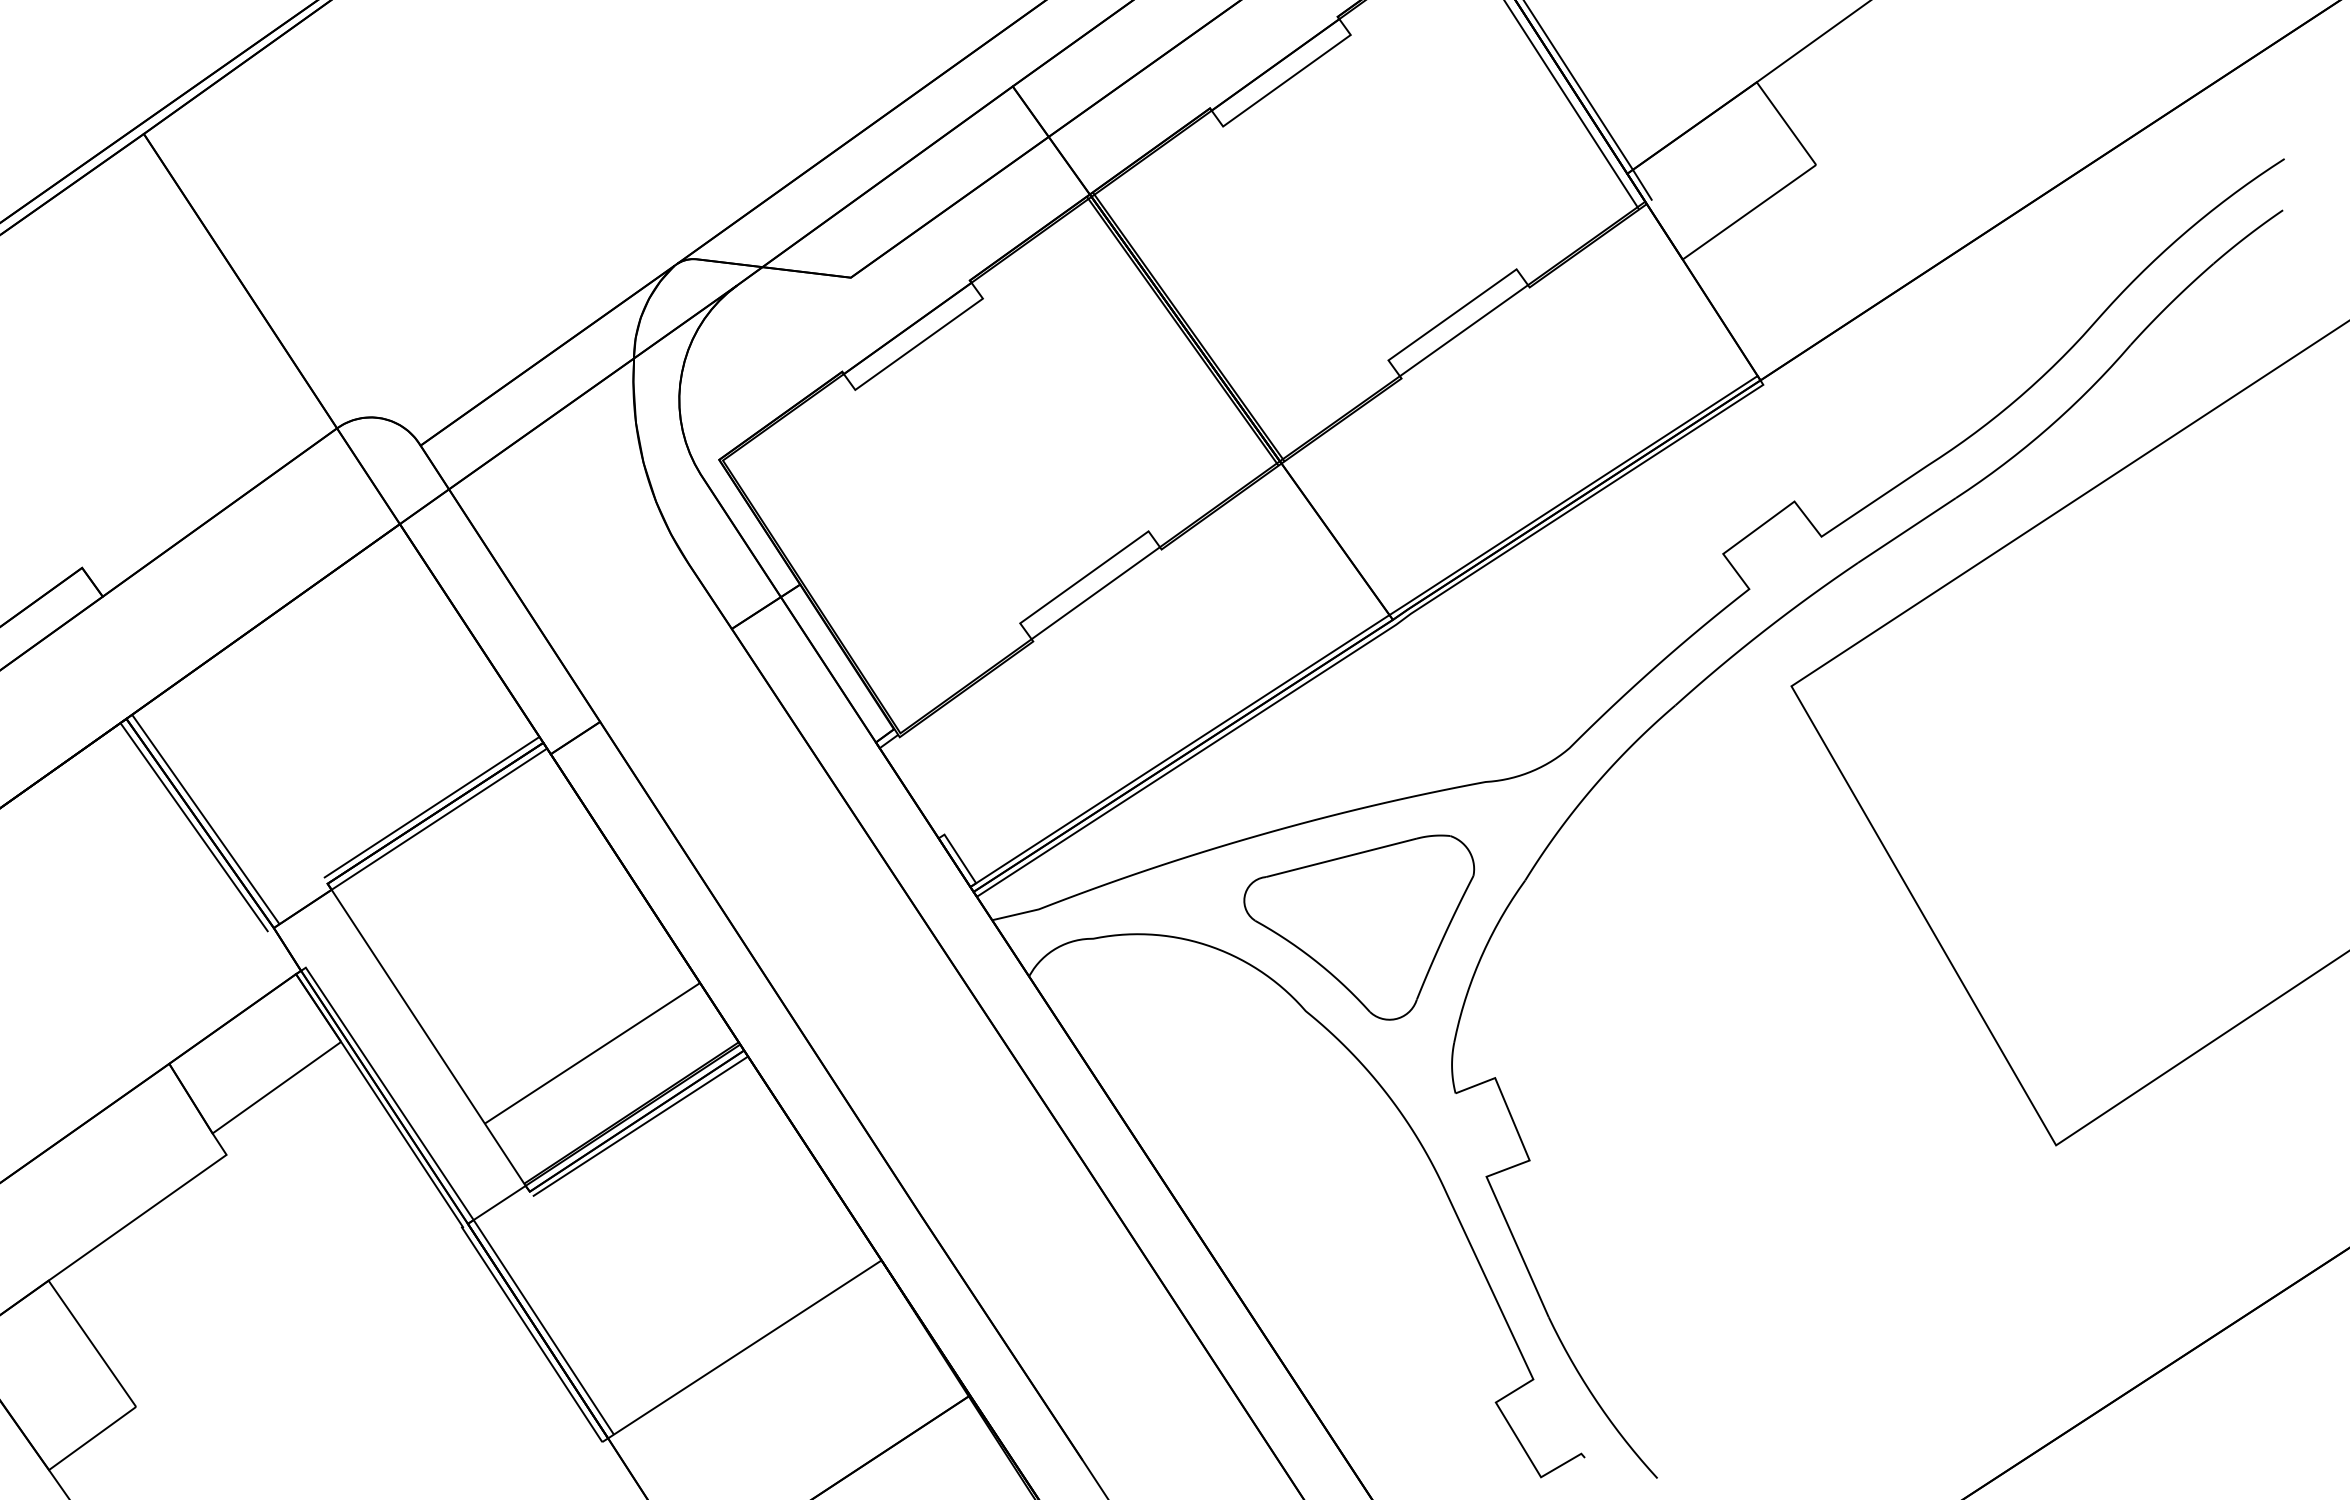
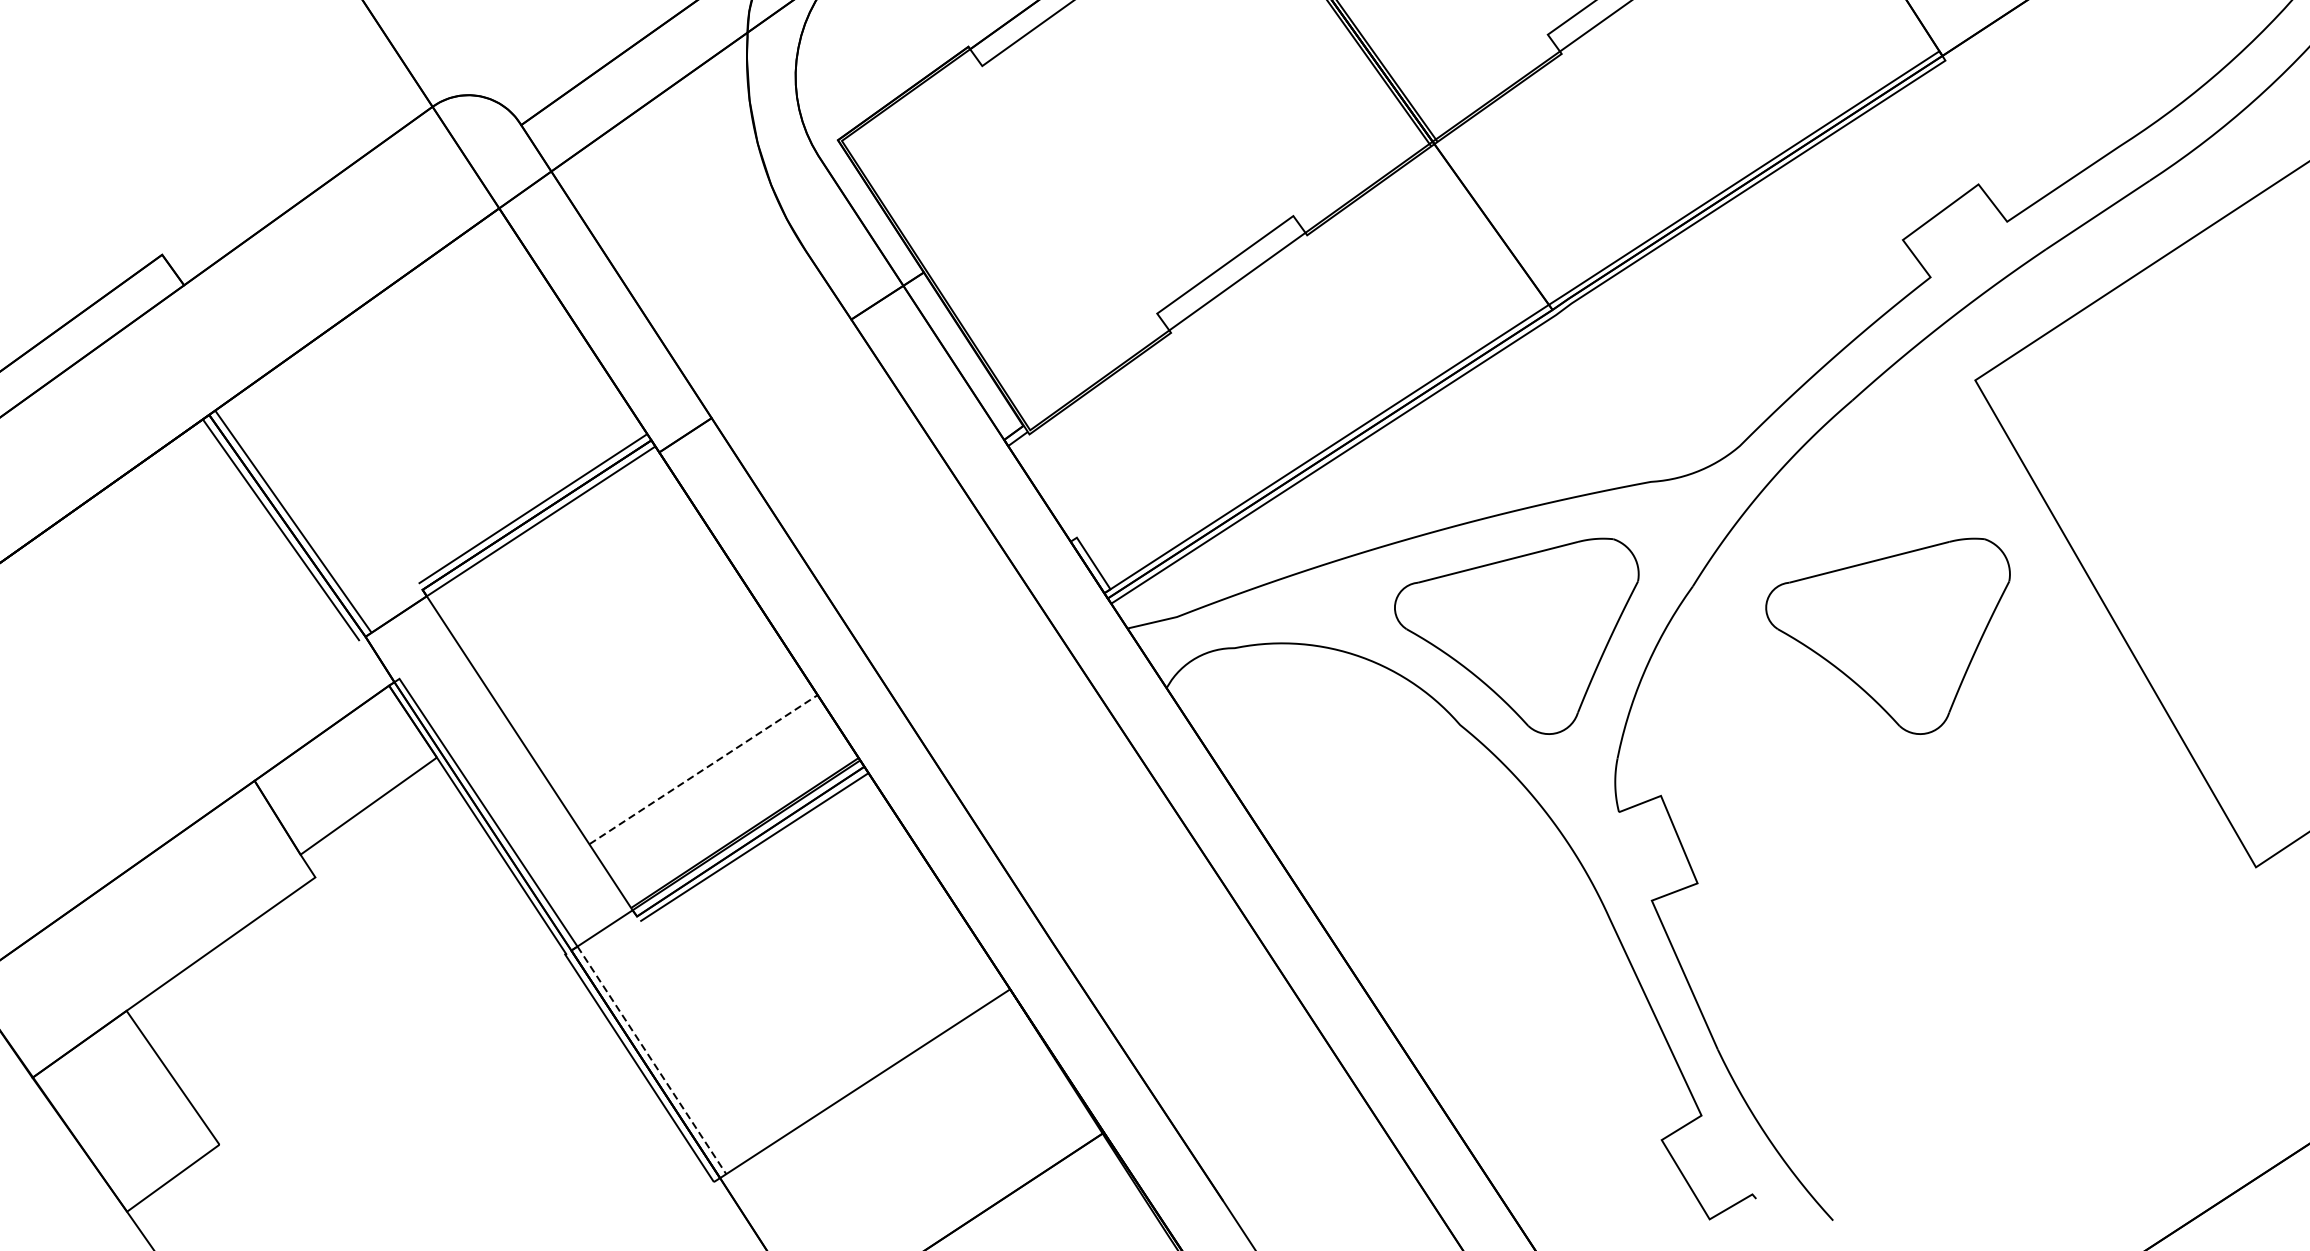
part: (1709, 927) -> (1888, 636), added
line: (593, 1052) -> (704, 768), solid -> dashed
line: (544, 1327) -> (652, 1060), solid -> dashed

